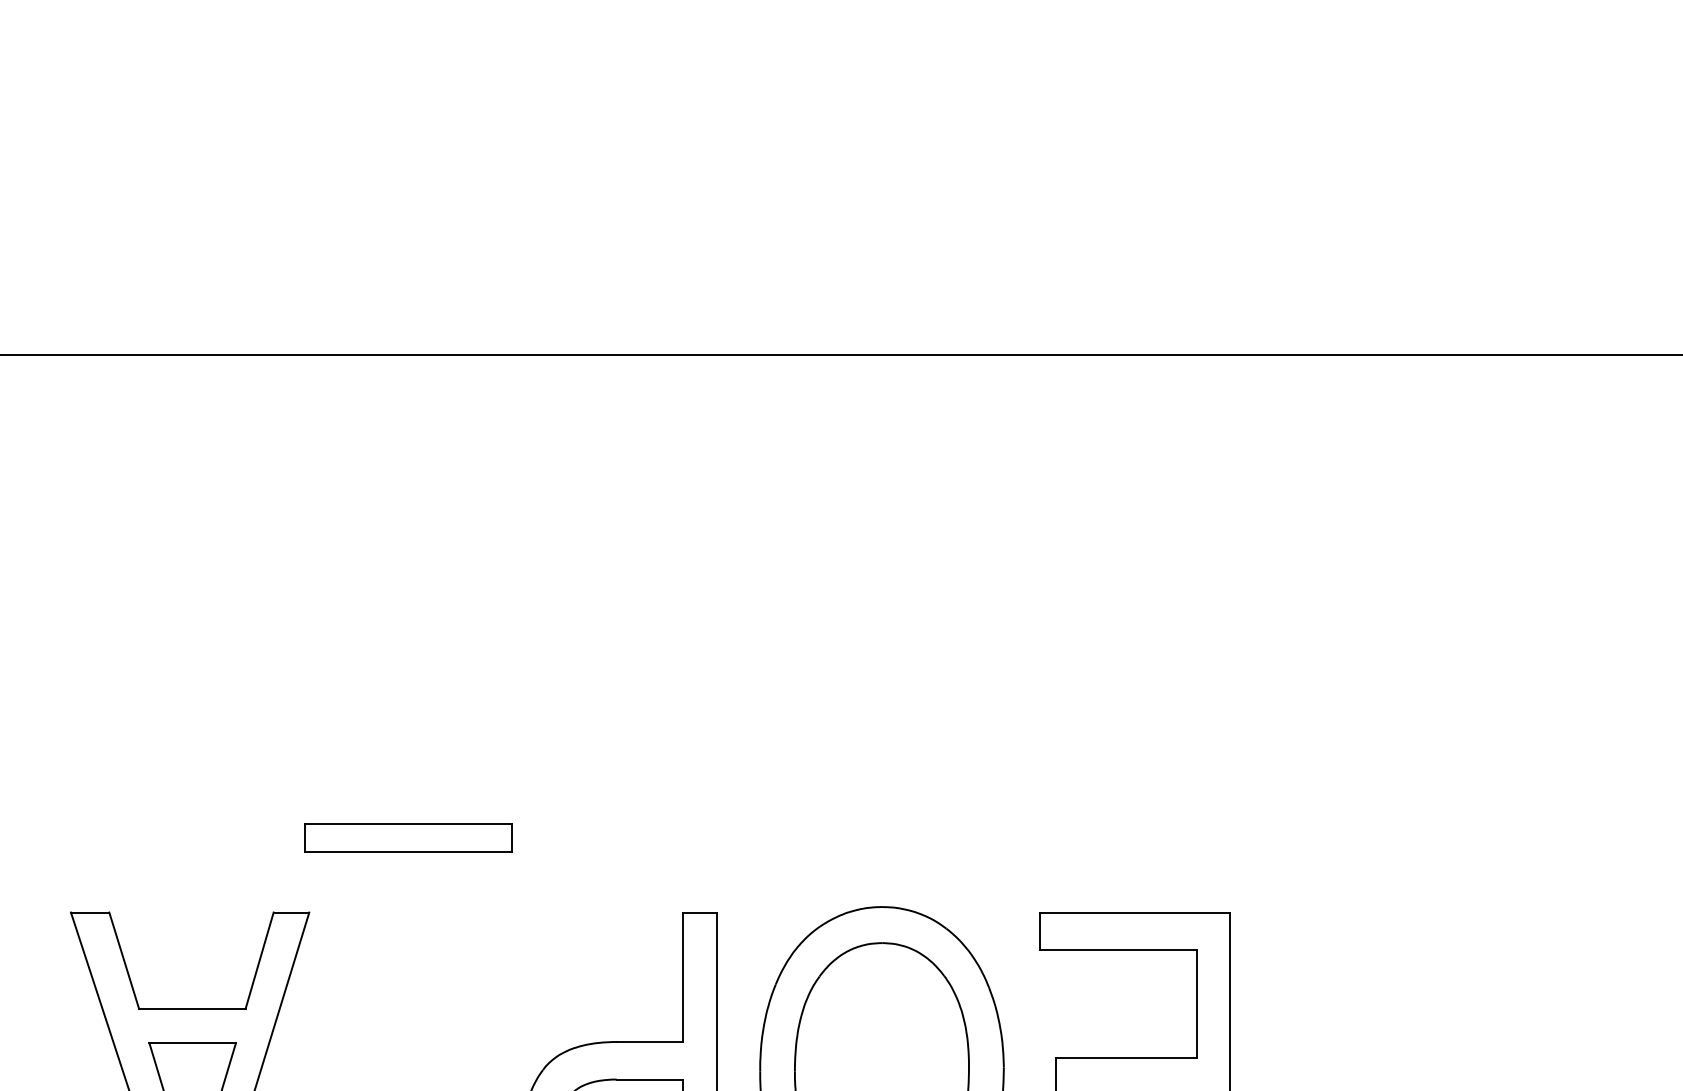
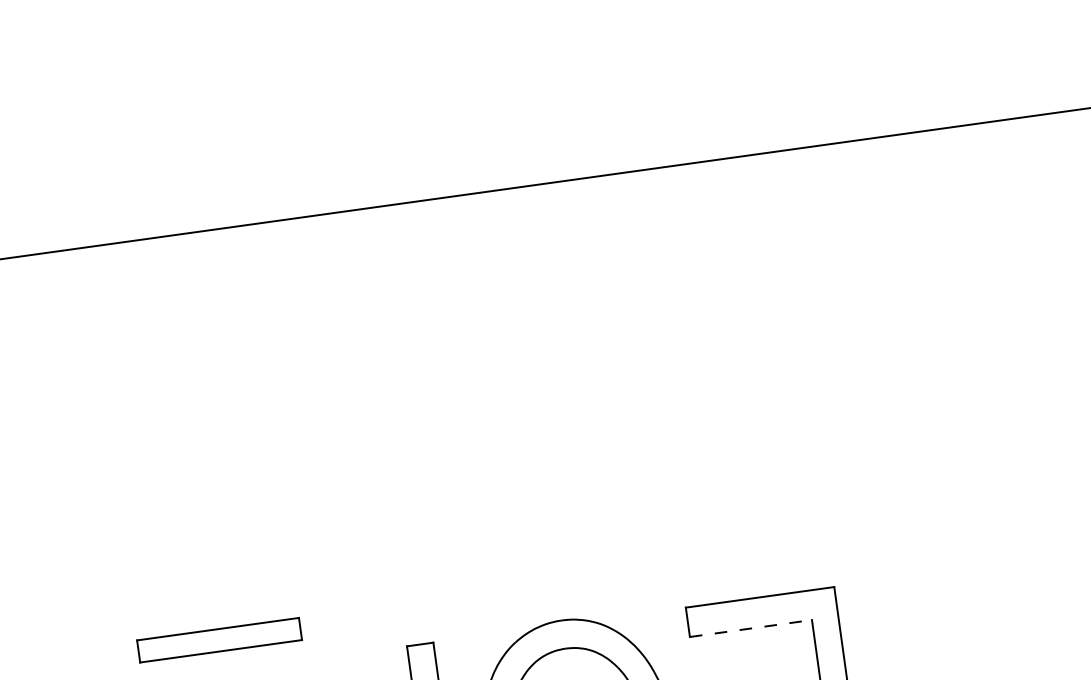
part: (408, 837) -> (219, 639), moved
line: (1118, 950) -> (751, 628), solid -> dashed

